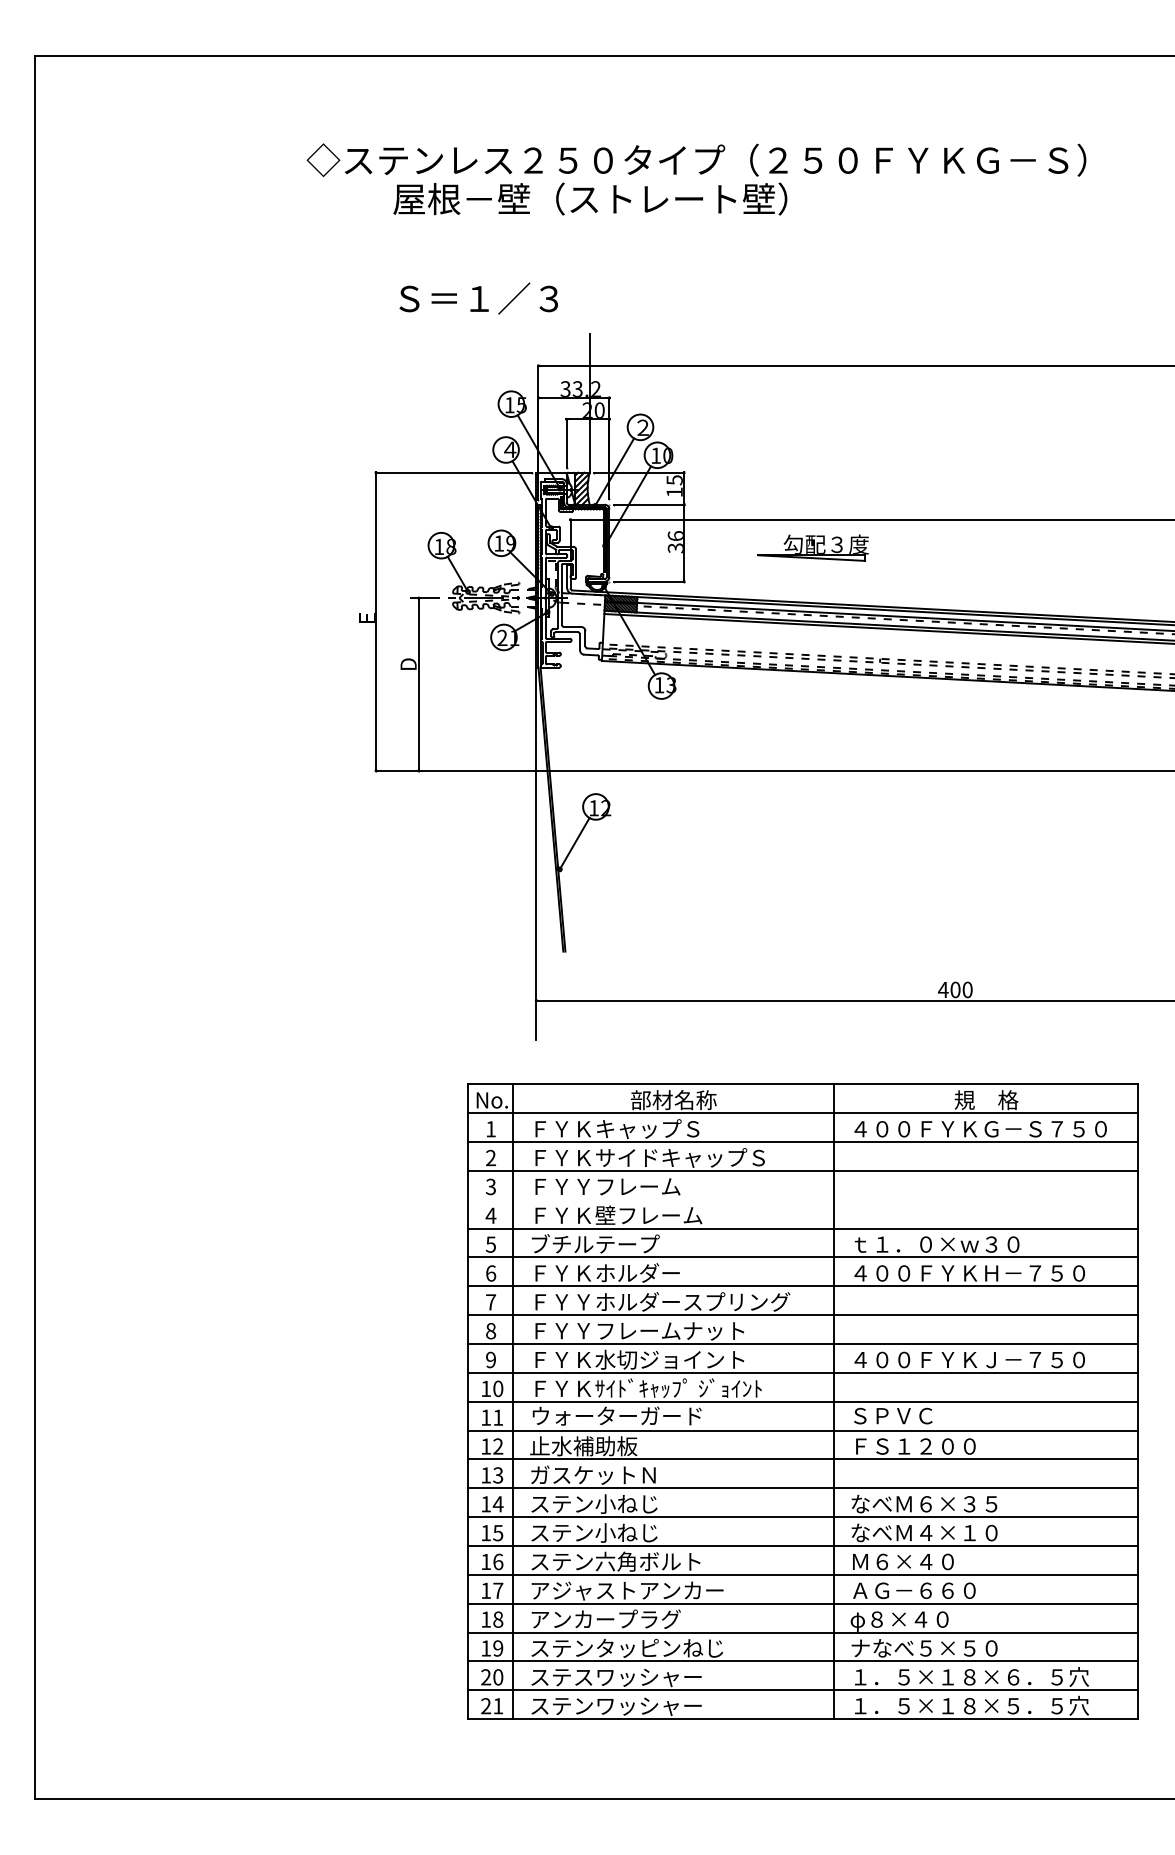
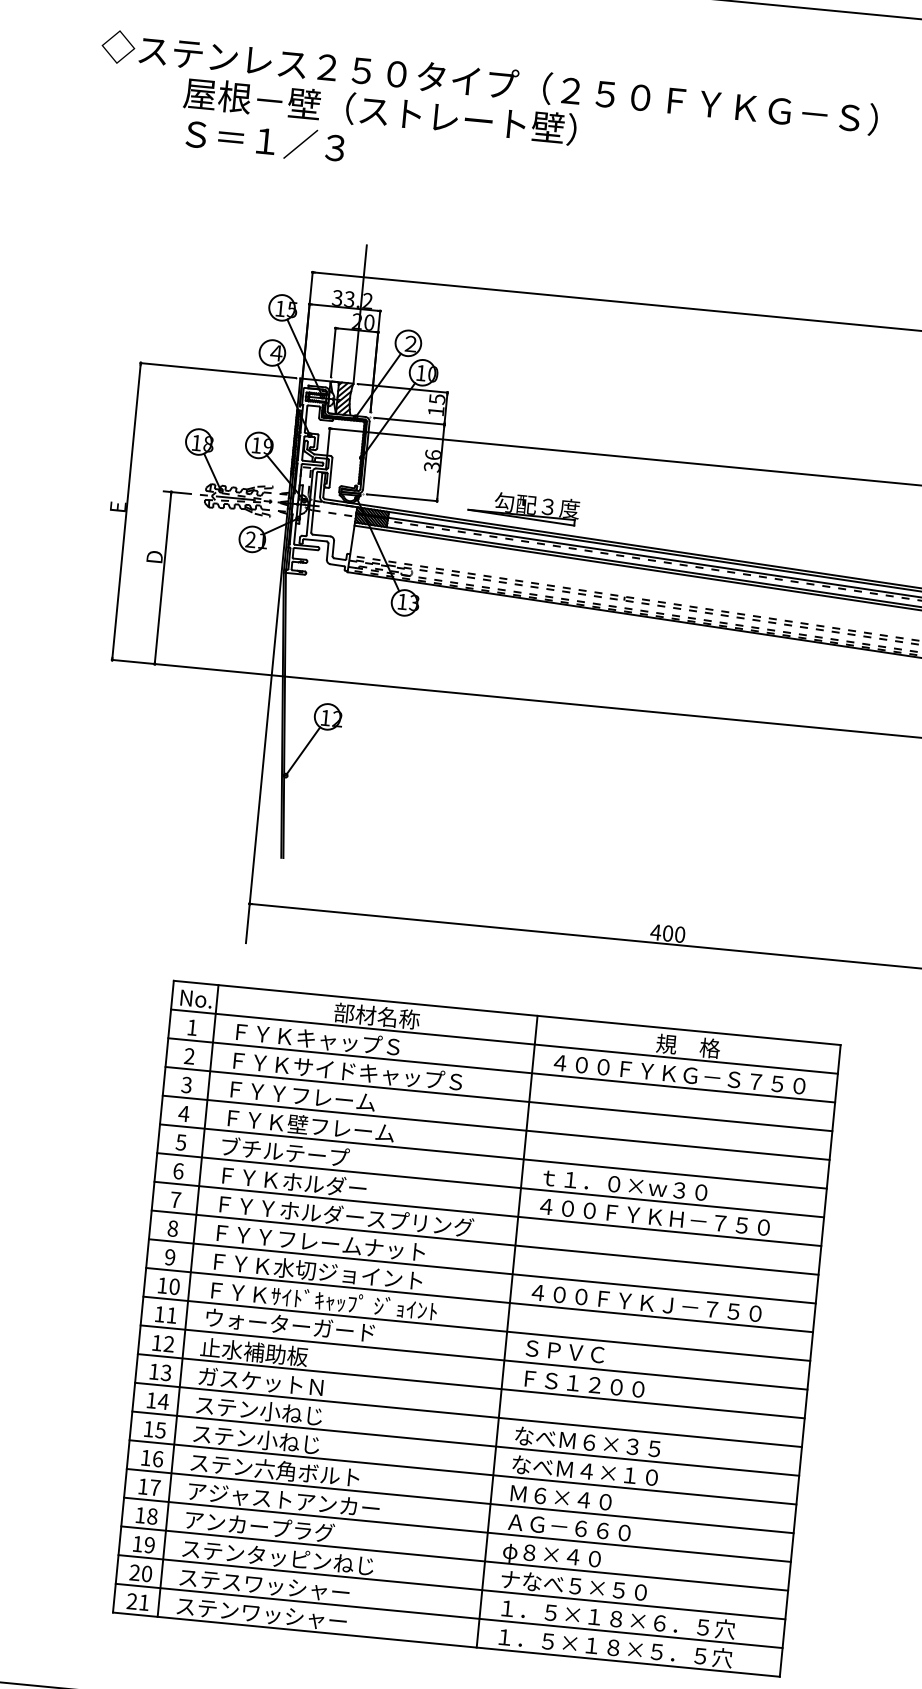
text: (478, 298) -> (265, 140), moved
part: (812, 547) -> (523, 507), moved
line: (803, 1199) -> (496, 1127), added

